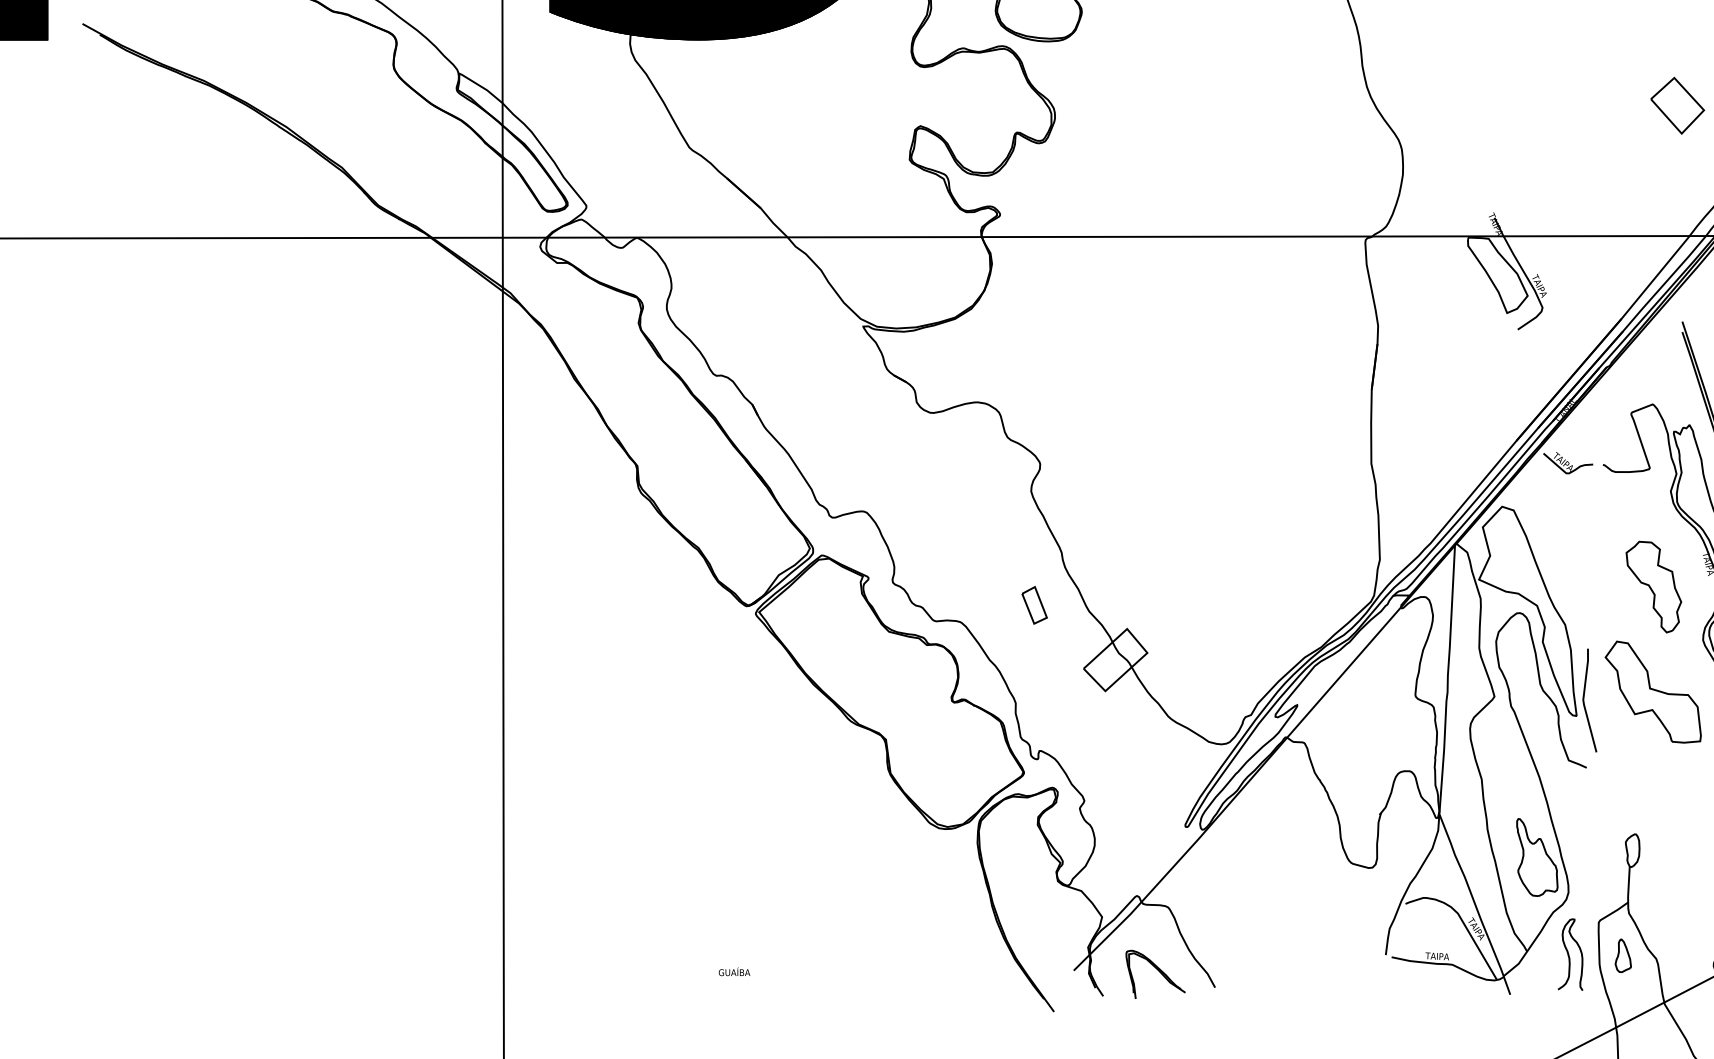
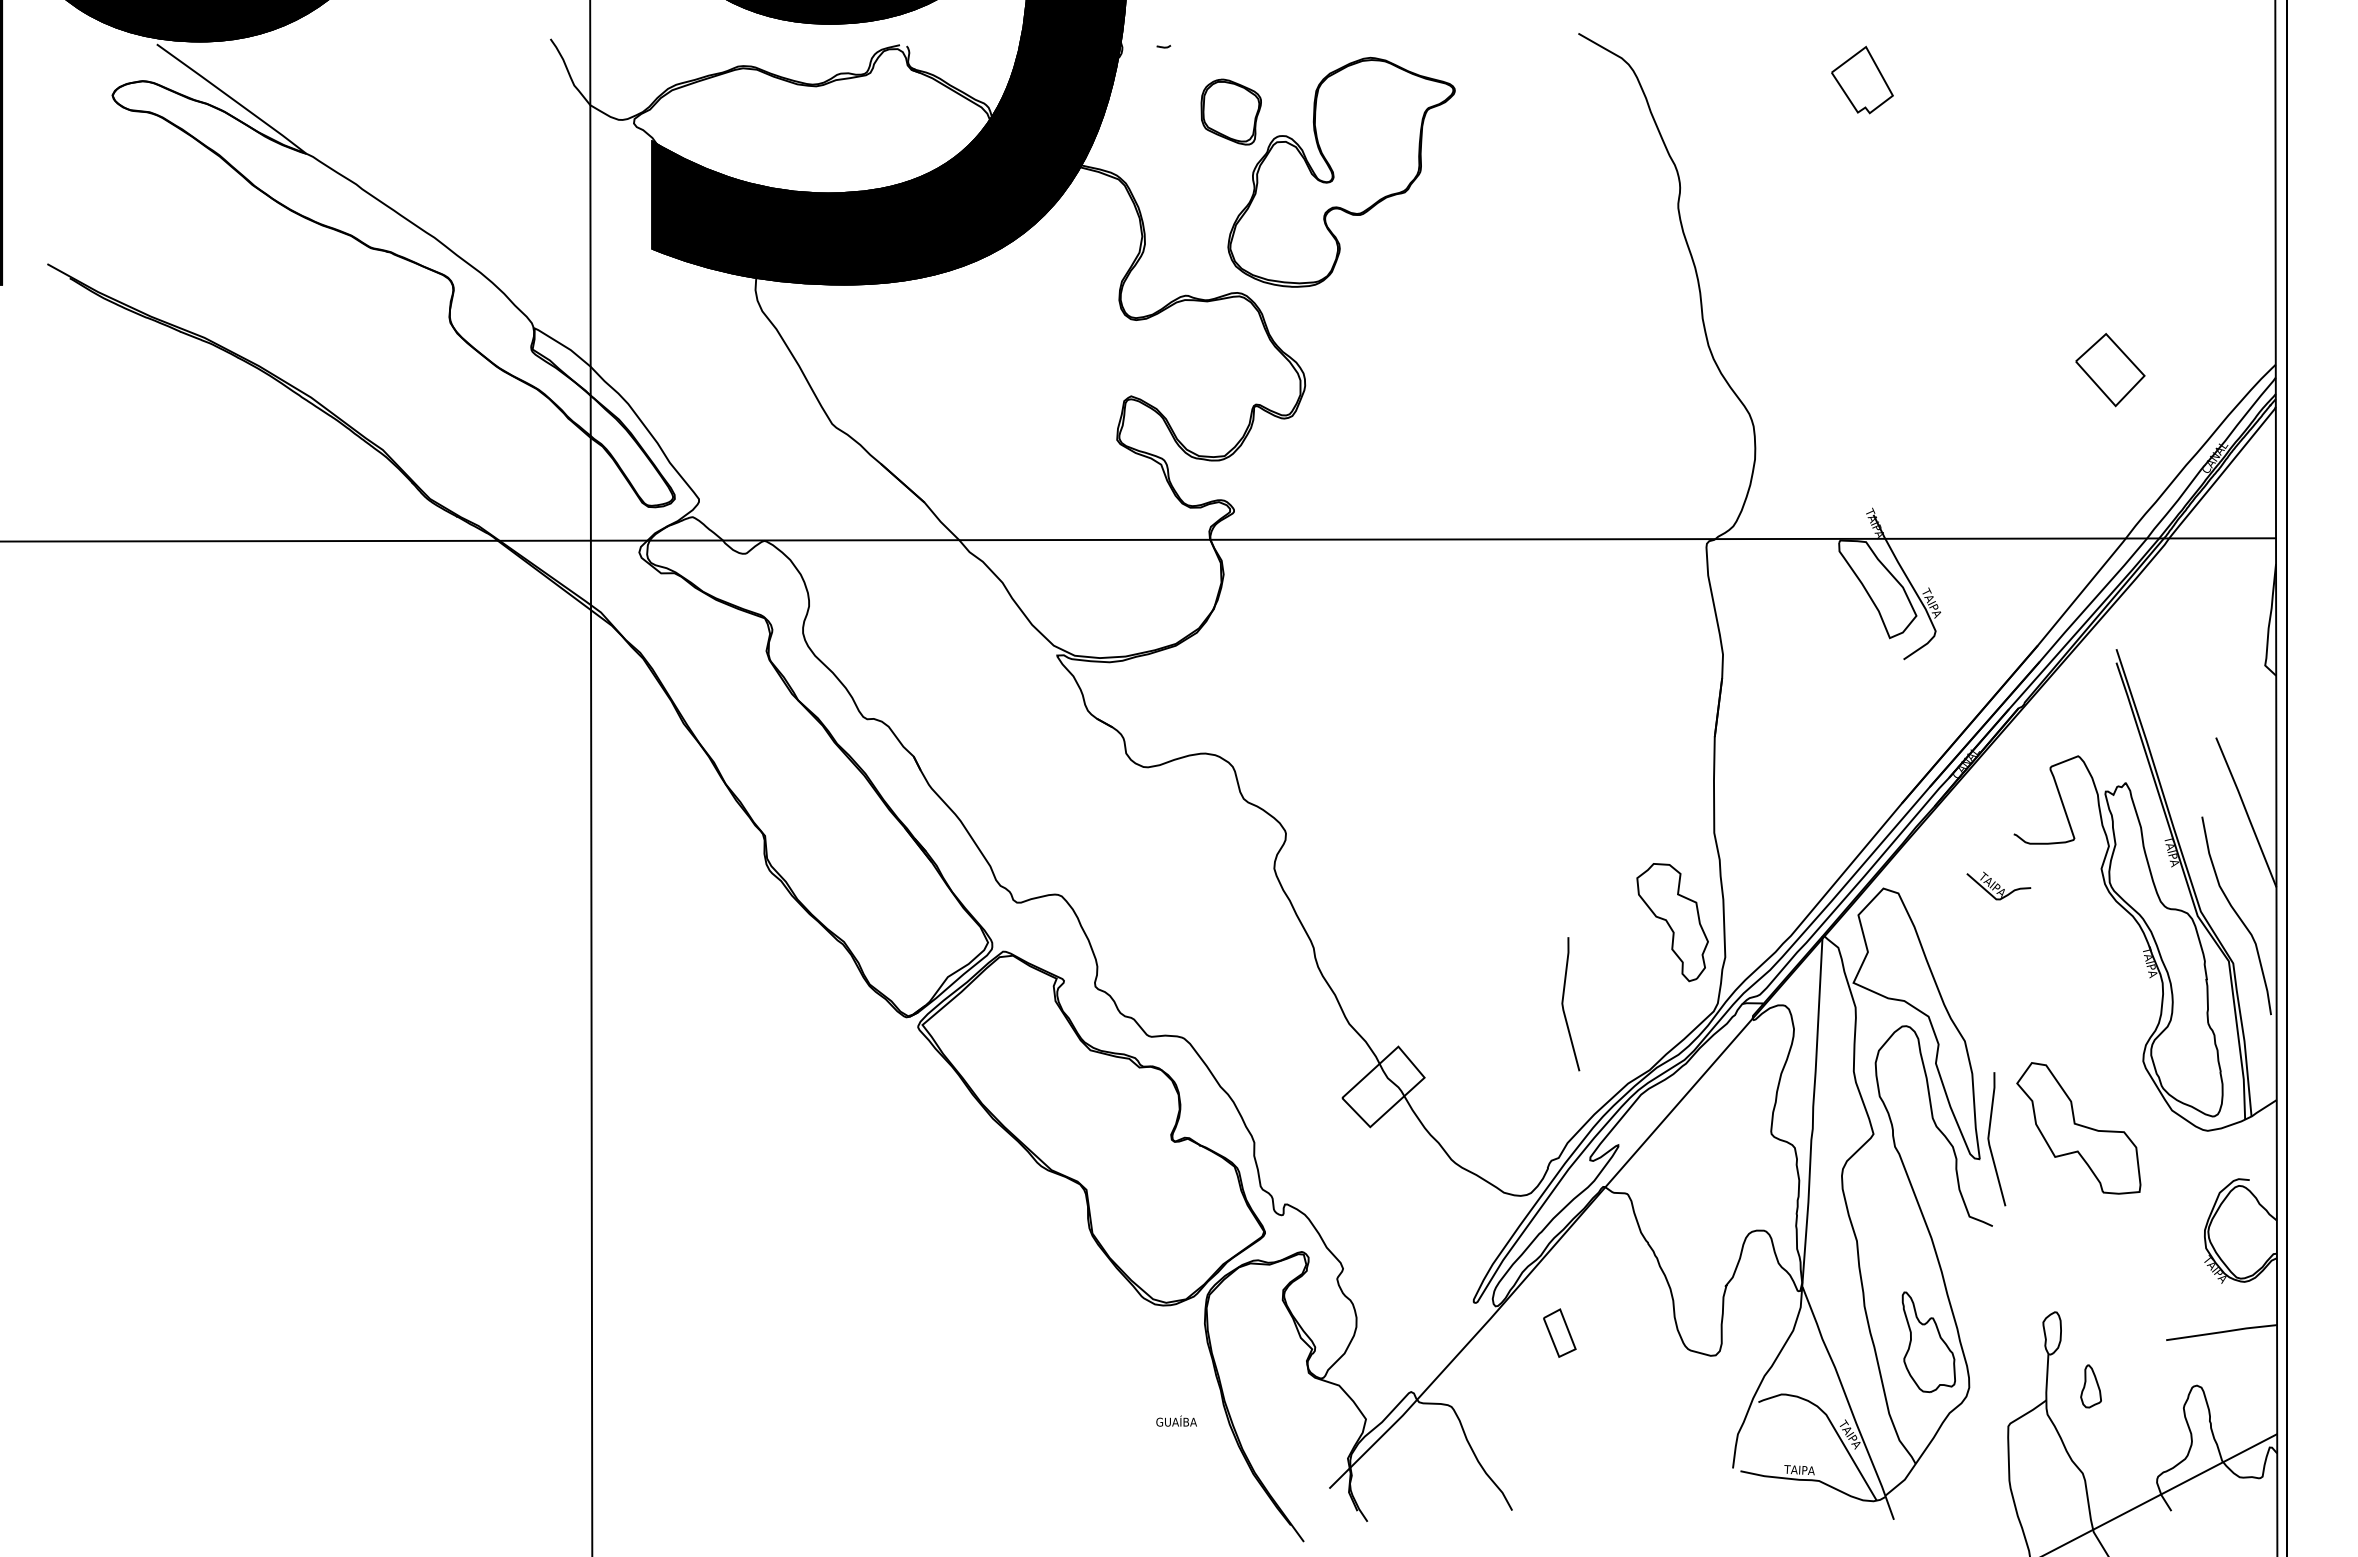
part: (1567, 462) -> (1998, 885), moved
part: (1653, 587) -> (1672, 922), moved
line: (1254, 596) -> (1563, 1004), added
part: (1034, 604) -> (1559, 1332), moved
curve: (1569, 955) -> (1970, 1468), removed
part: (1622, 955) -> (2090, 1386), moved
text: (734, 971) -> (1176, 1420), moved
part: (1155, 974) -> (1435, 1493), removed

